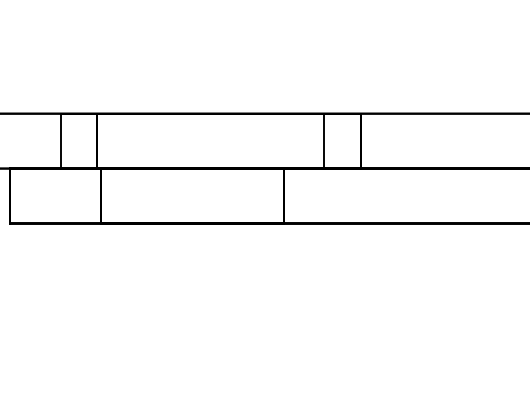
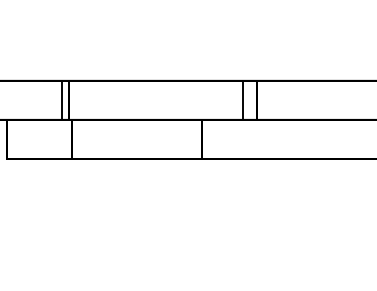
line: (60, 140) -> (61, 99), moved
line: (324, 140) -> (243, 99), moved

